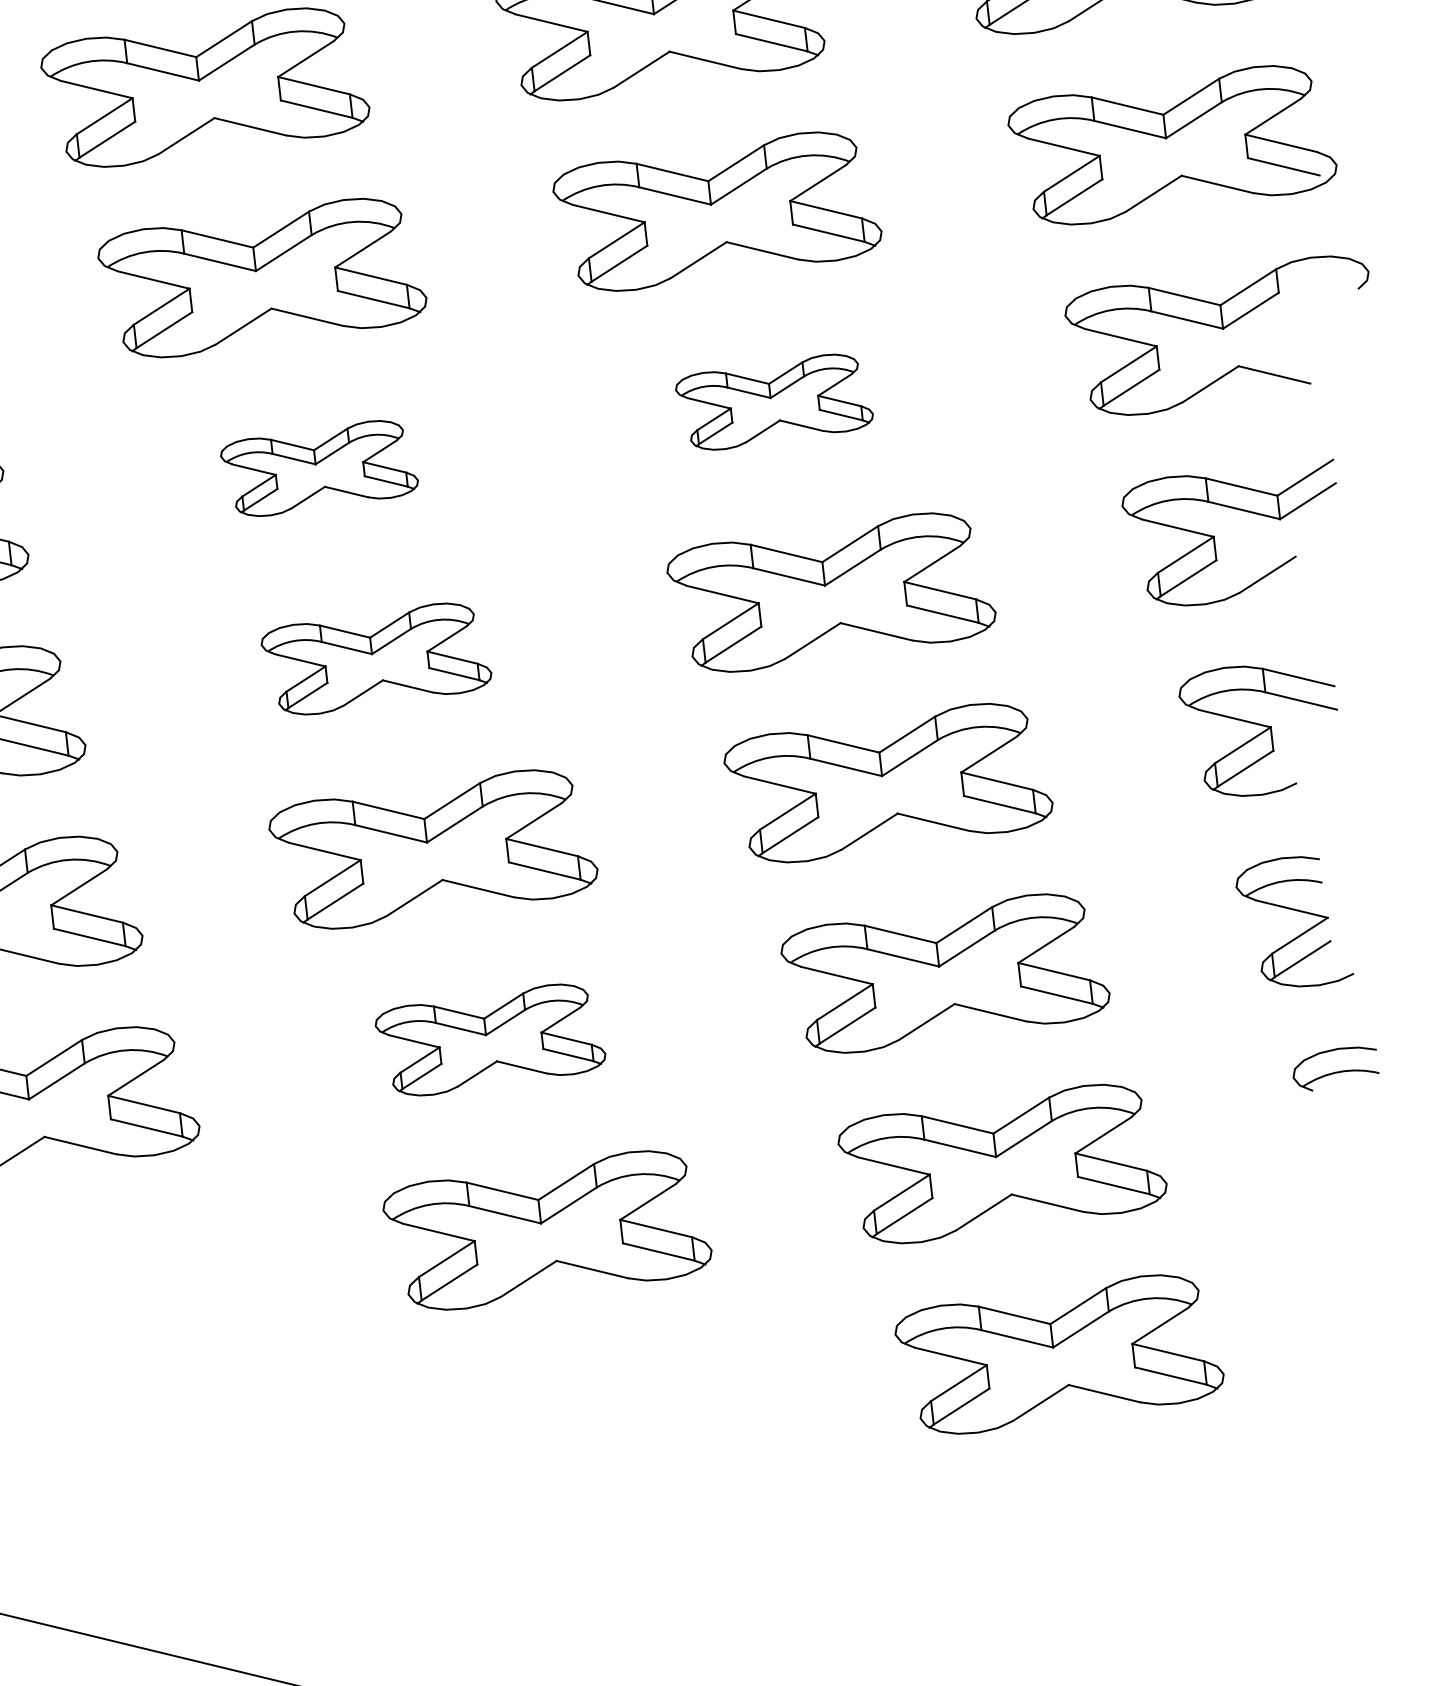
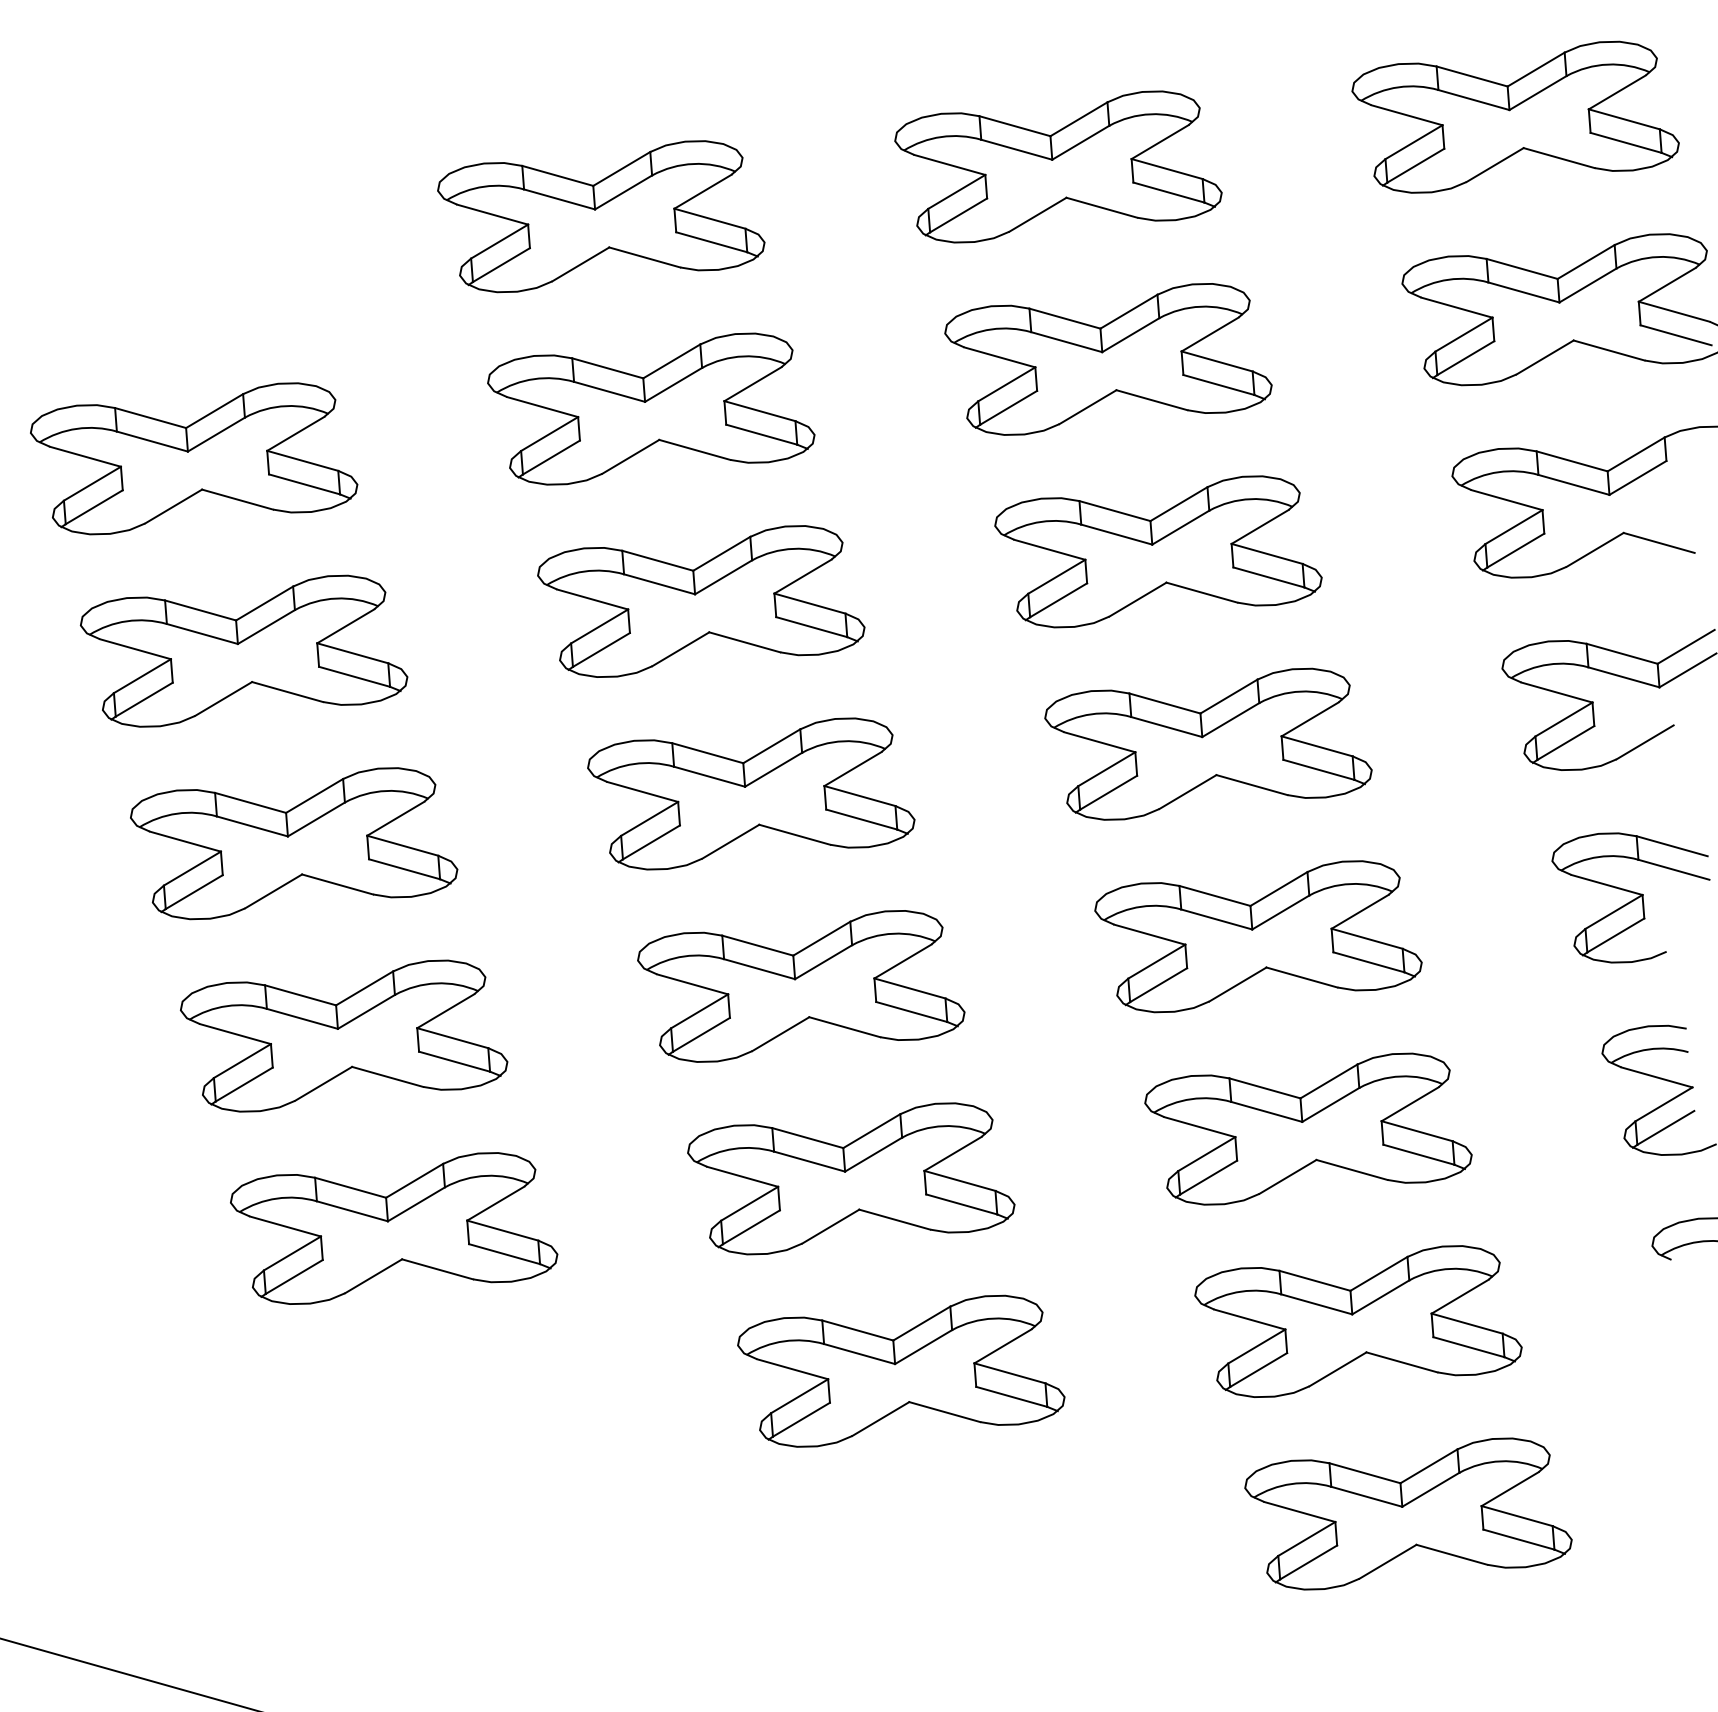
part: (774, 401) -> (1158, 551), size x1.67
part: (319, 468) -> (701, 601), size x1.67
part: (376, 658) -> (751, 793), size x1.43
part: (490, 1039) -> (851, 1178), size x1.43

